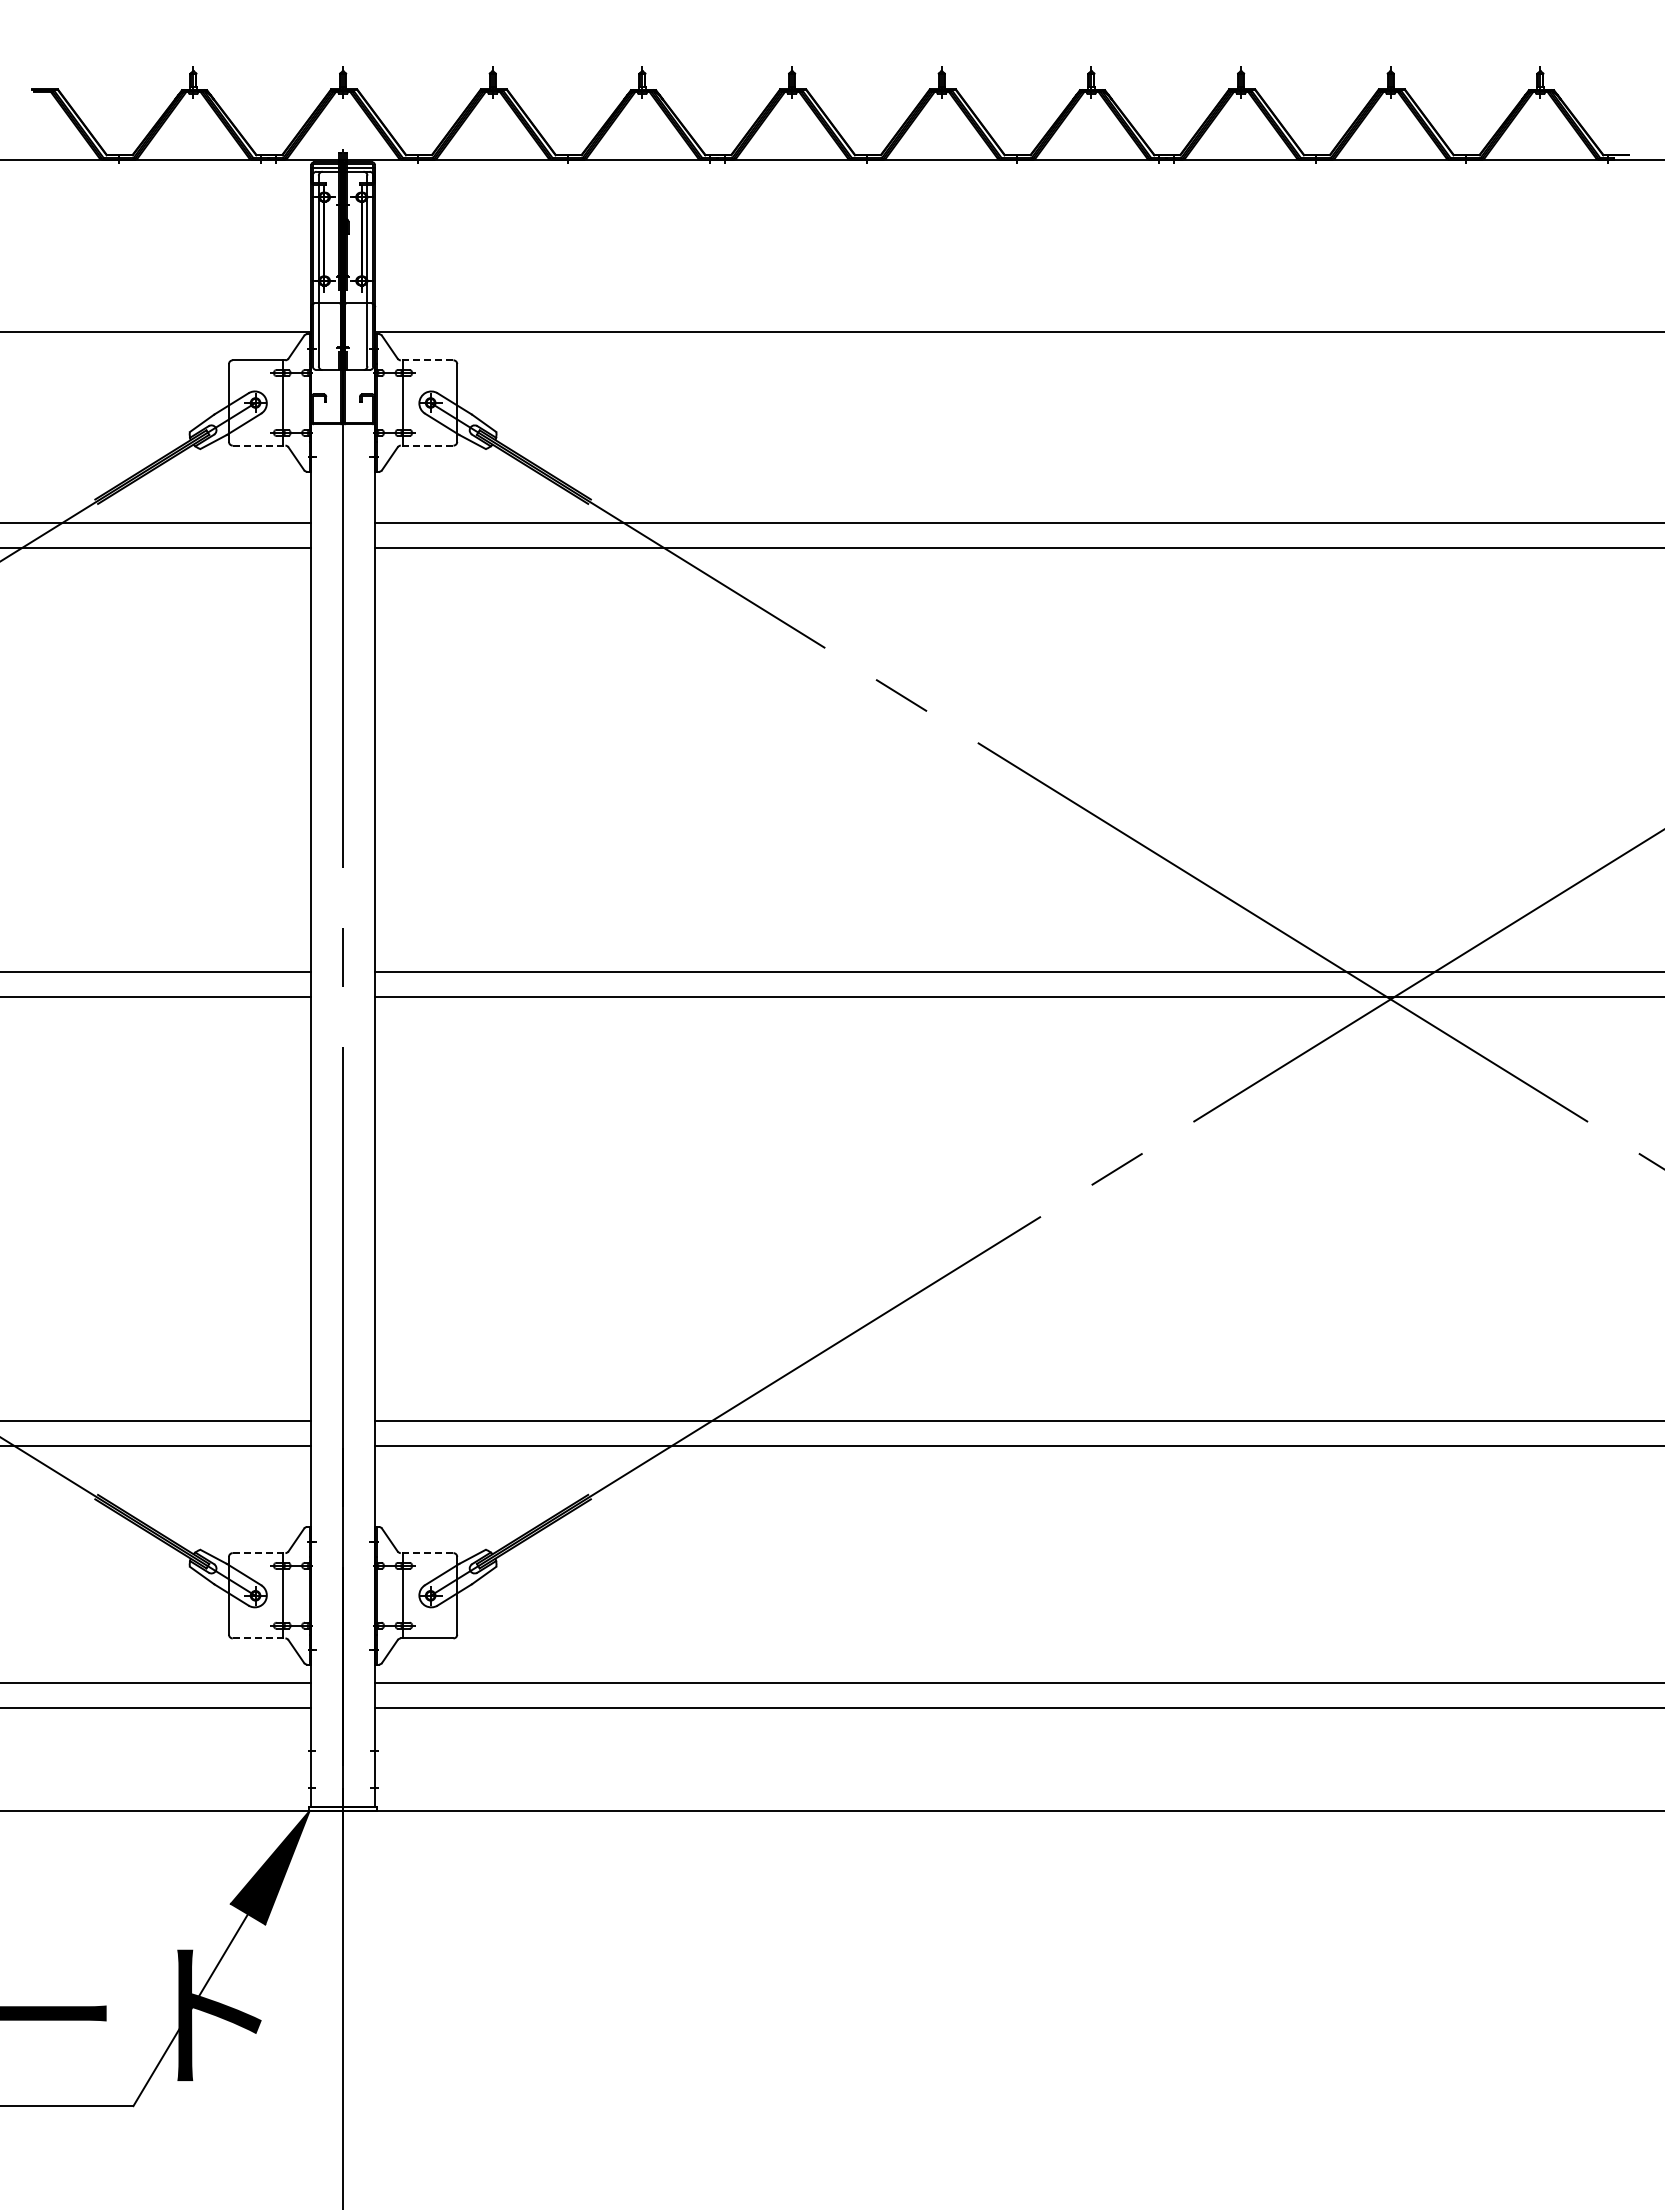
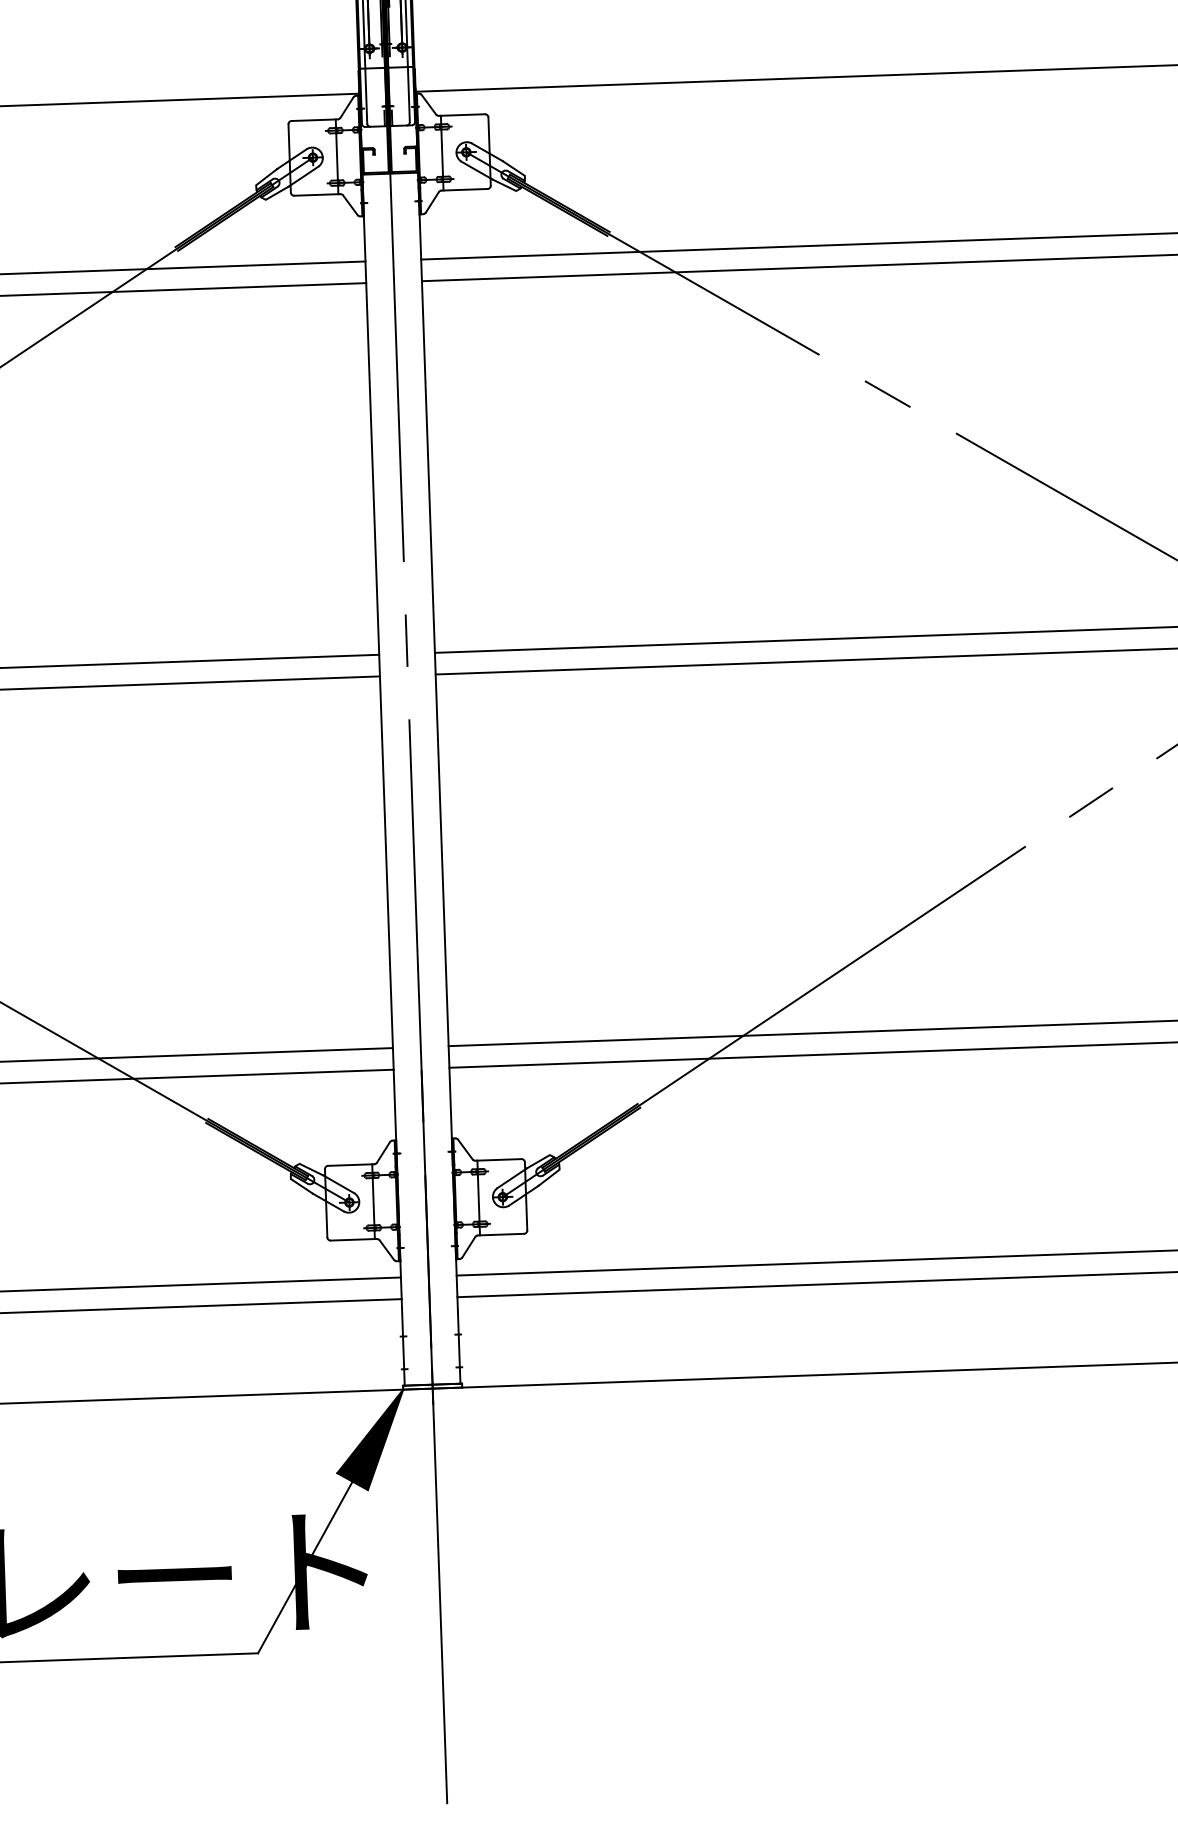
line: (426, 360) -> (461, 115), dashed -> solid
line: (259, 445) -> (317, 194), dashed -> solid
line: (426, 445) -> (463, 189), dashed -> solid
line: (259, 1553) -> (351, 1165), dashed -> solid
line: (426, 1553) -> (497, 1160), dashed -> solid
line: (259, 1638) -> (354, 1239), dashed -> solid

